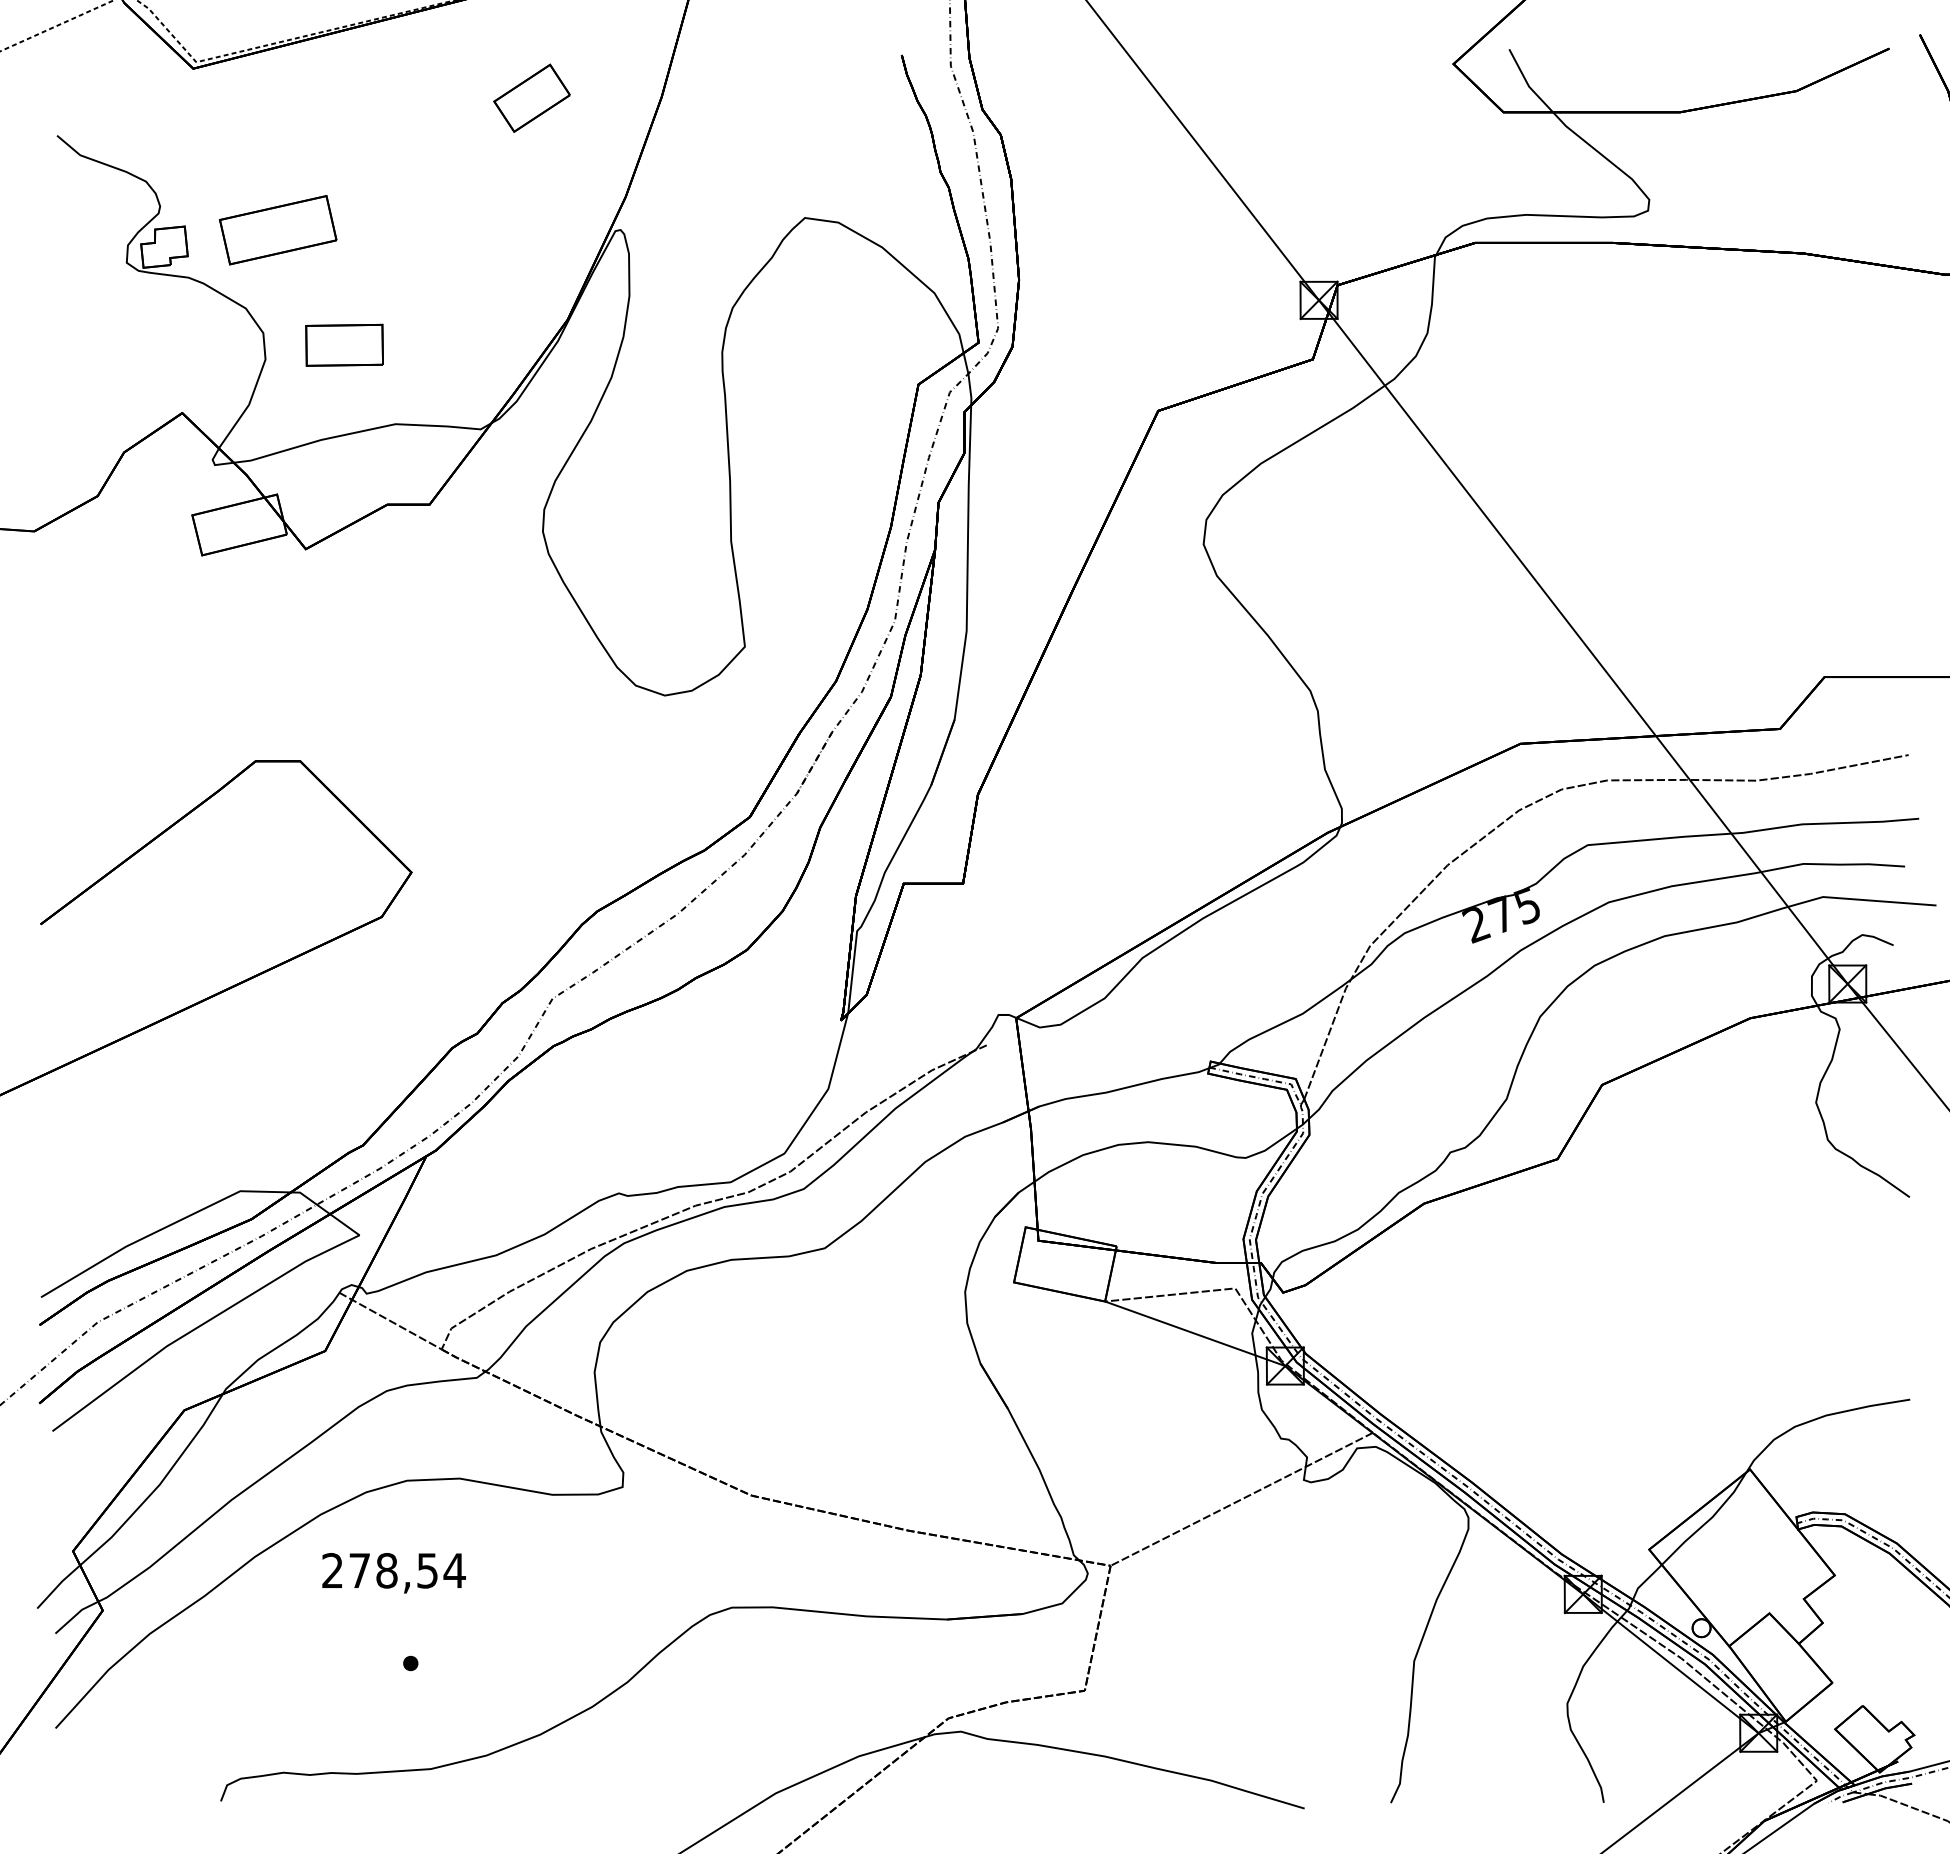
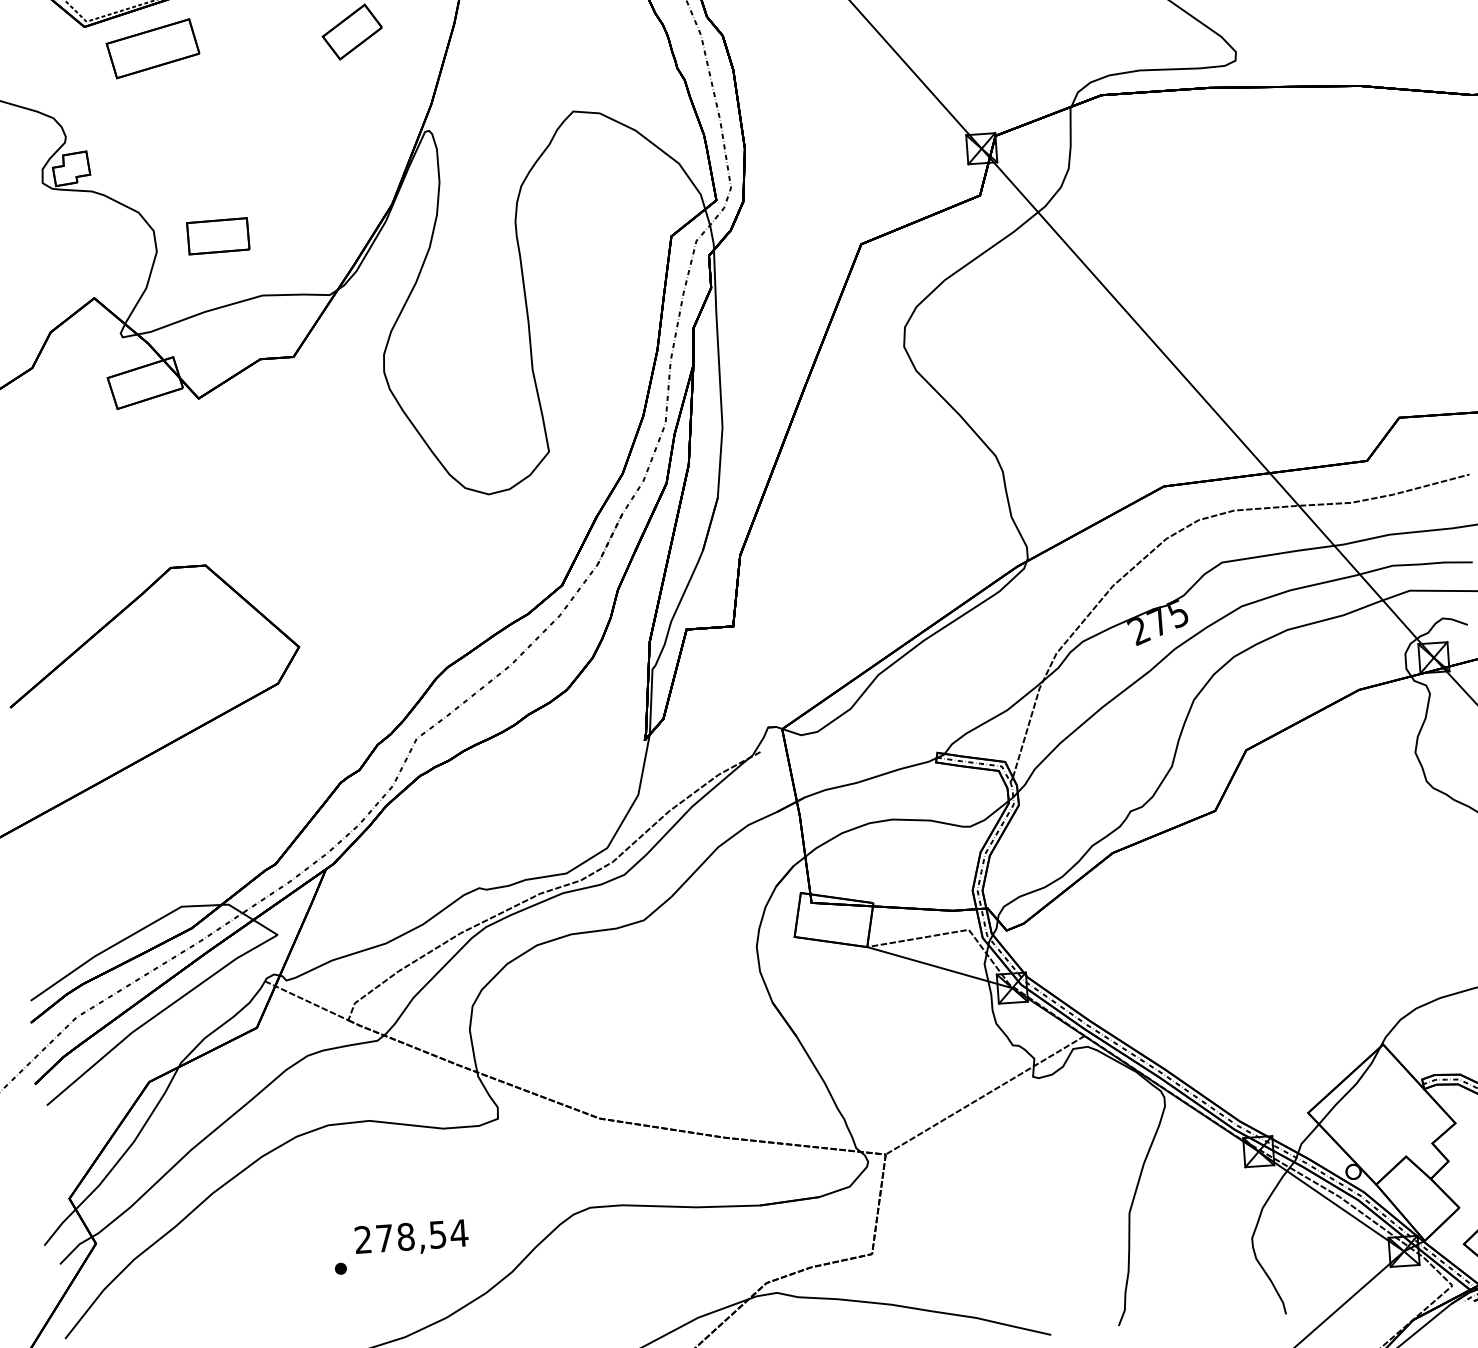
part: (278, 230) -> (153, 48), moved
text: (393, 1573) -> (411, 1238), moved

